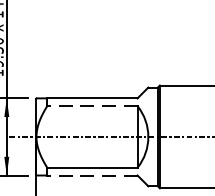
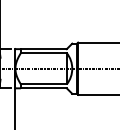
line: (91, 106) -> (43, 53), dashed -> solid
line: (91, 175) -> (43, 88), dashed -> solid

